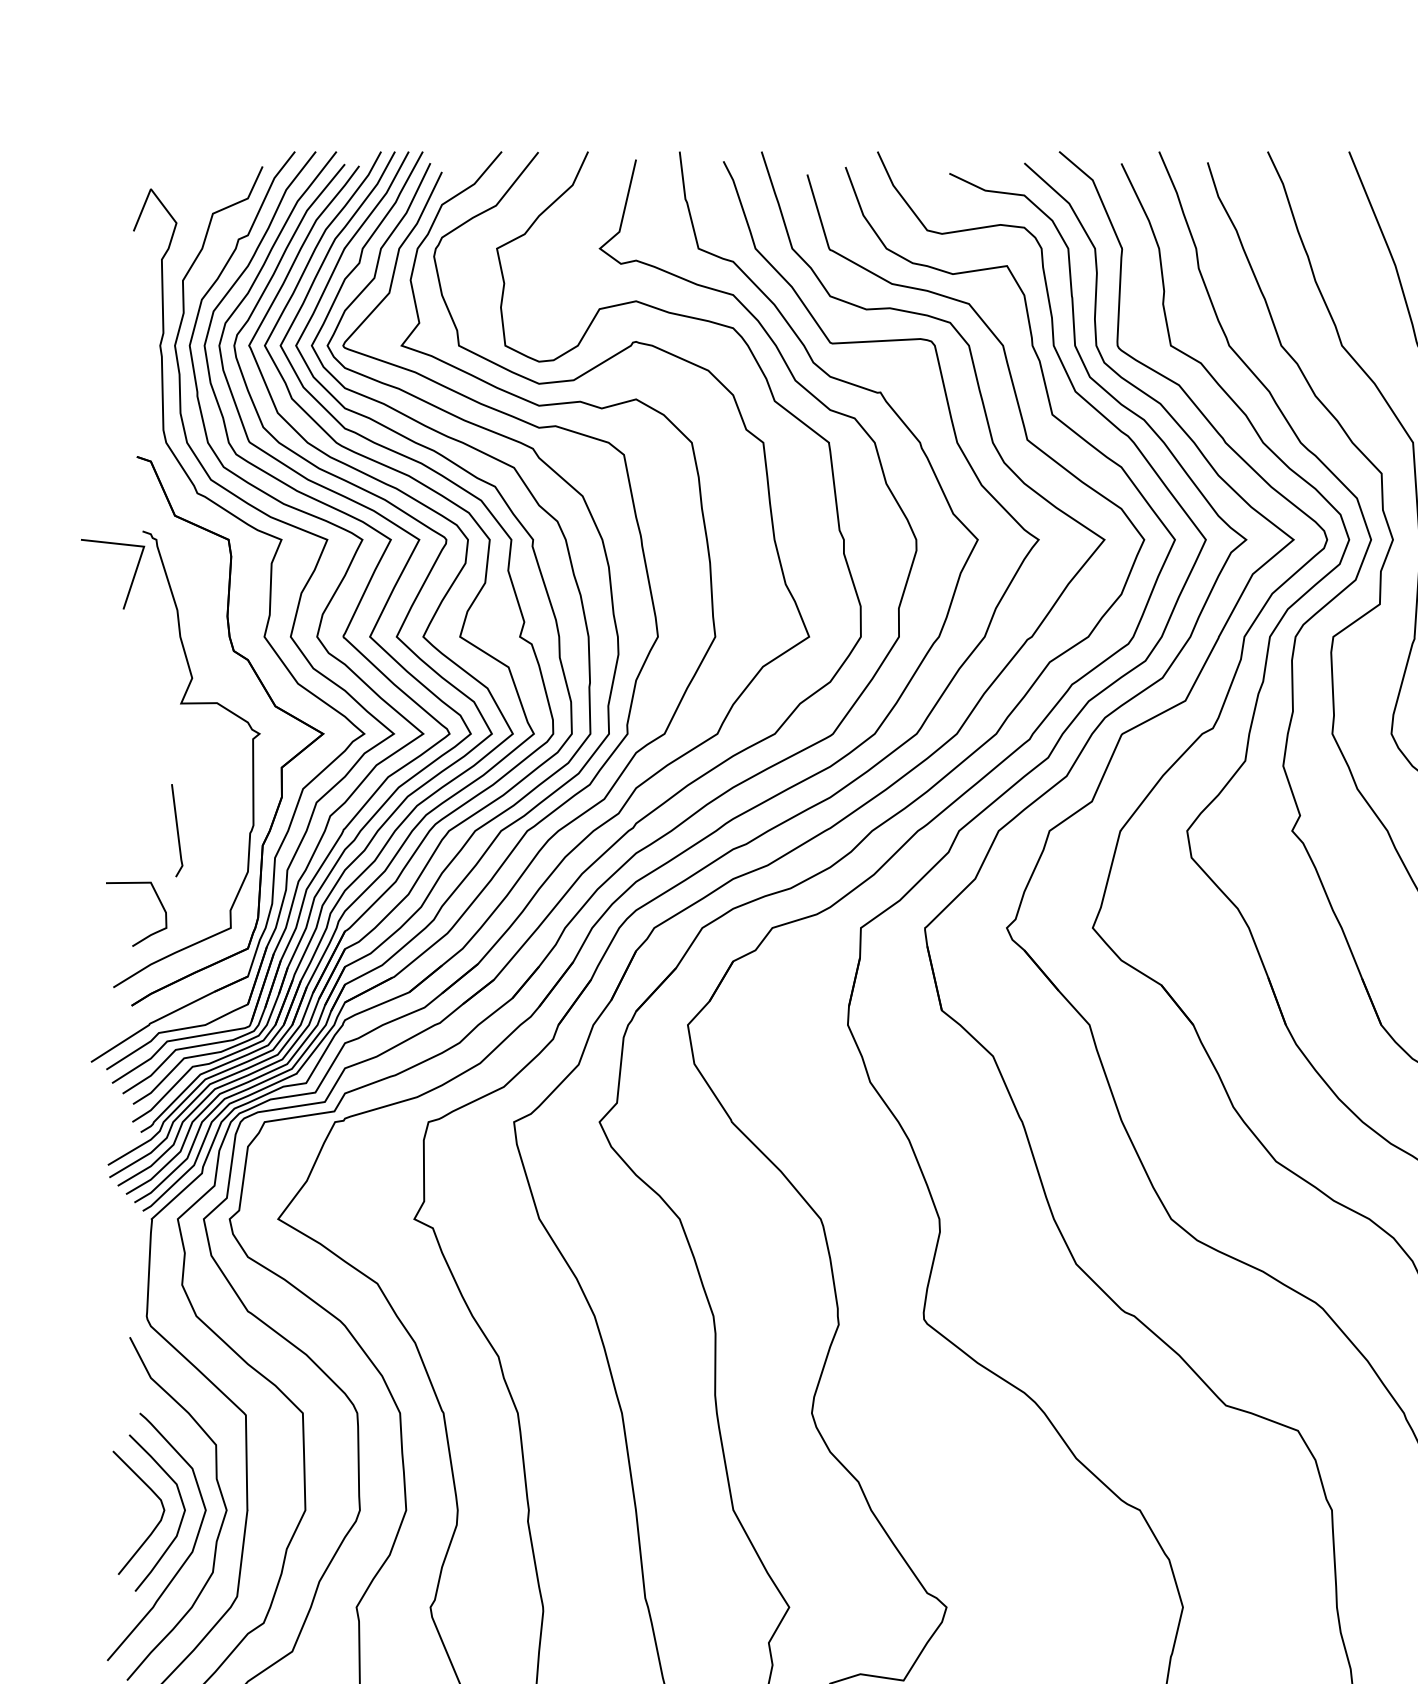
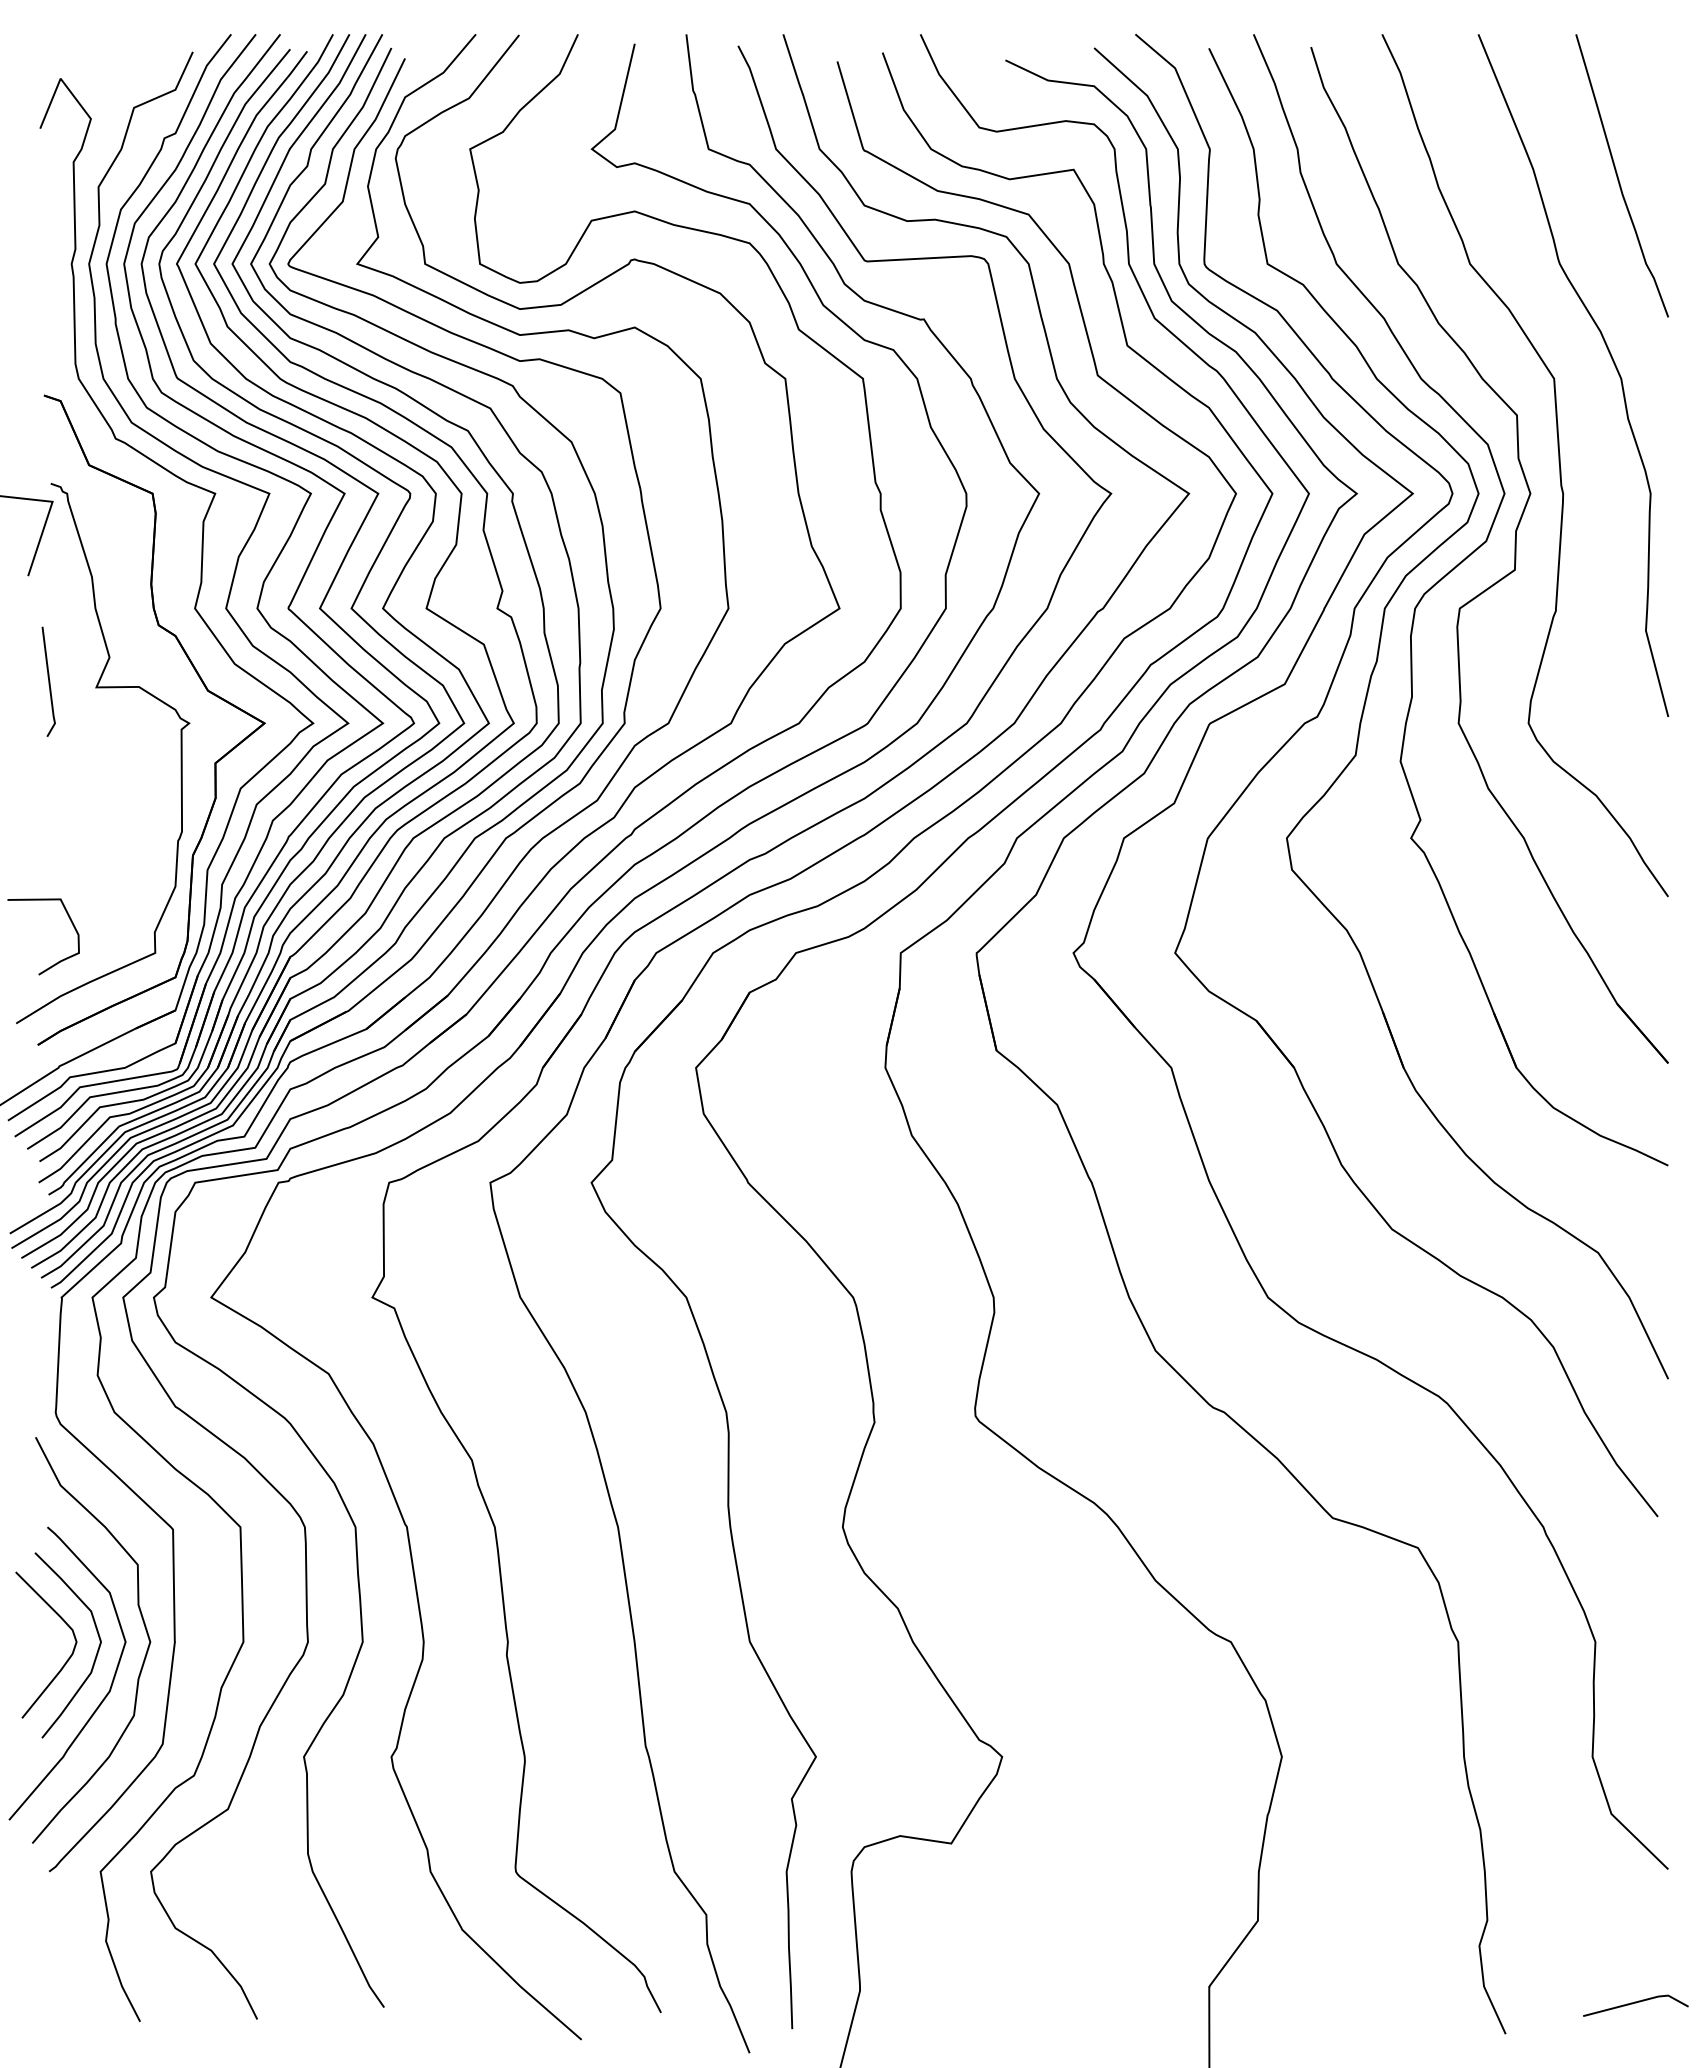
line: (176, 830) -> (48, 681), moved

